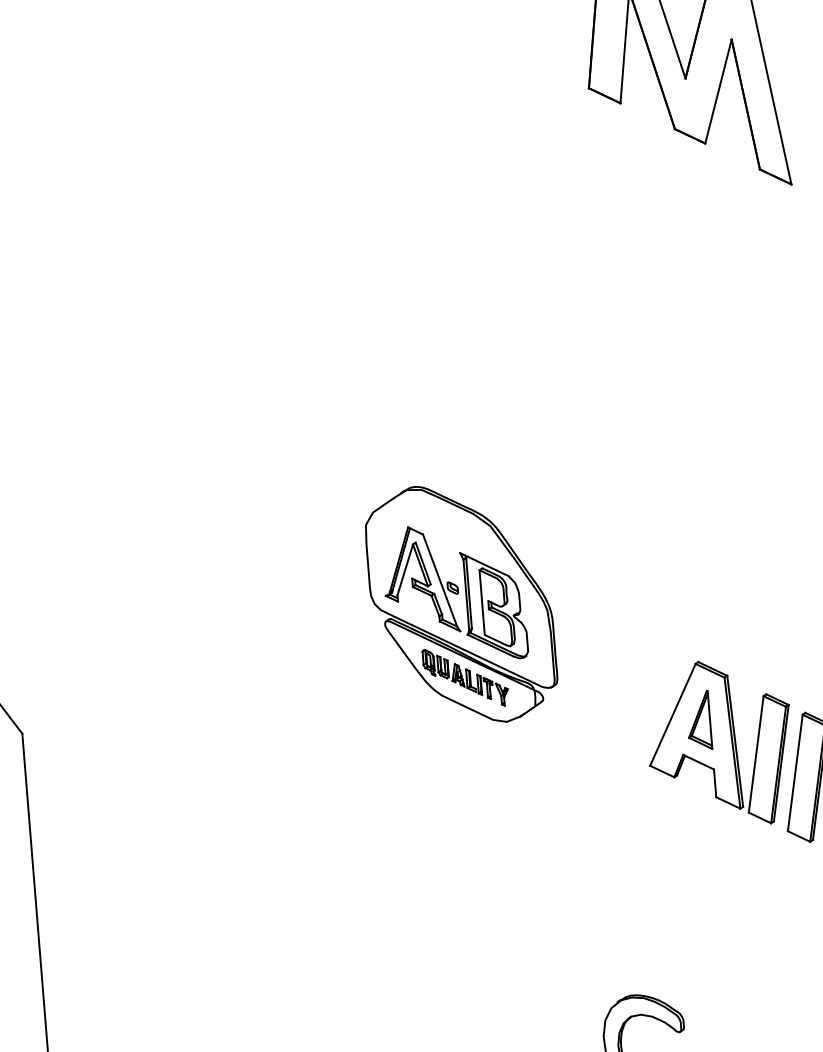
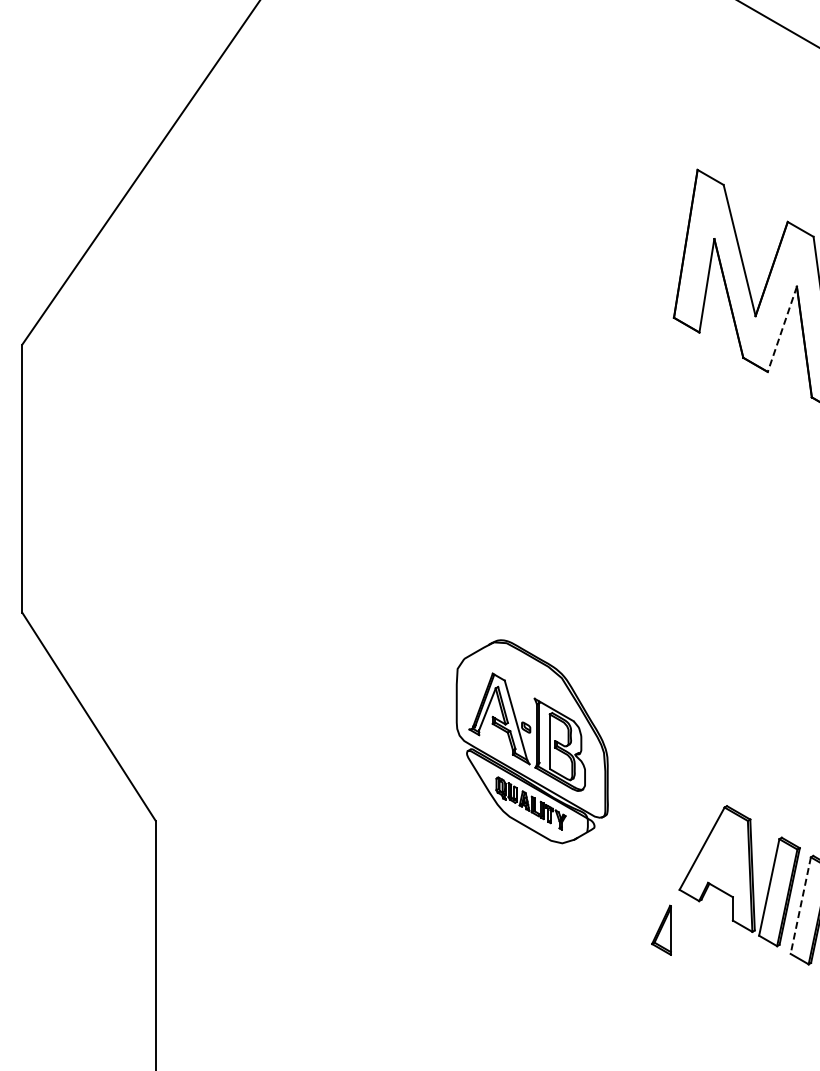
line: (718, 91) -> (782, 329), solid -> dashed
part: (698, 719) -> (661, 929), moved
line: (795, 774) -> (800, 906), solid -> dashed

